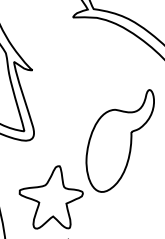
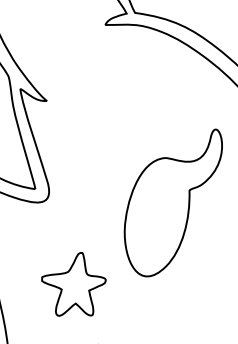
part: (50, 197) -> (72, 284), size x0.7

